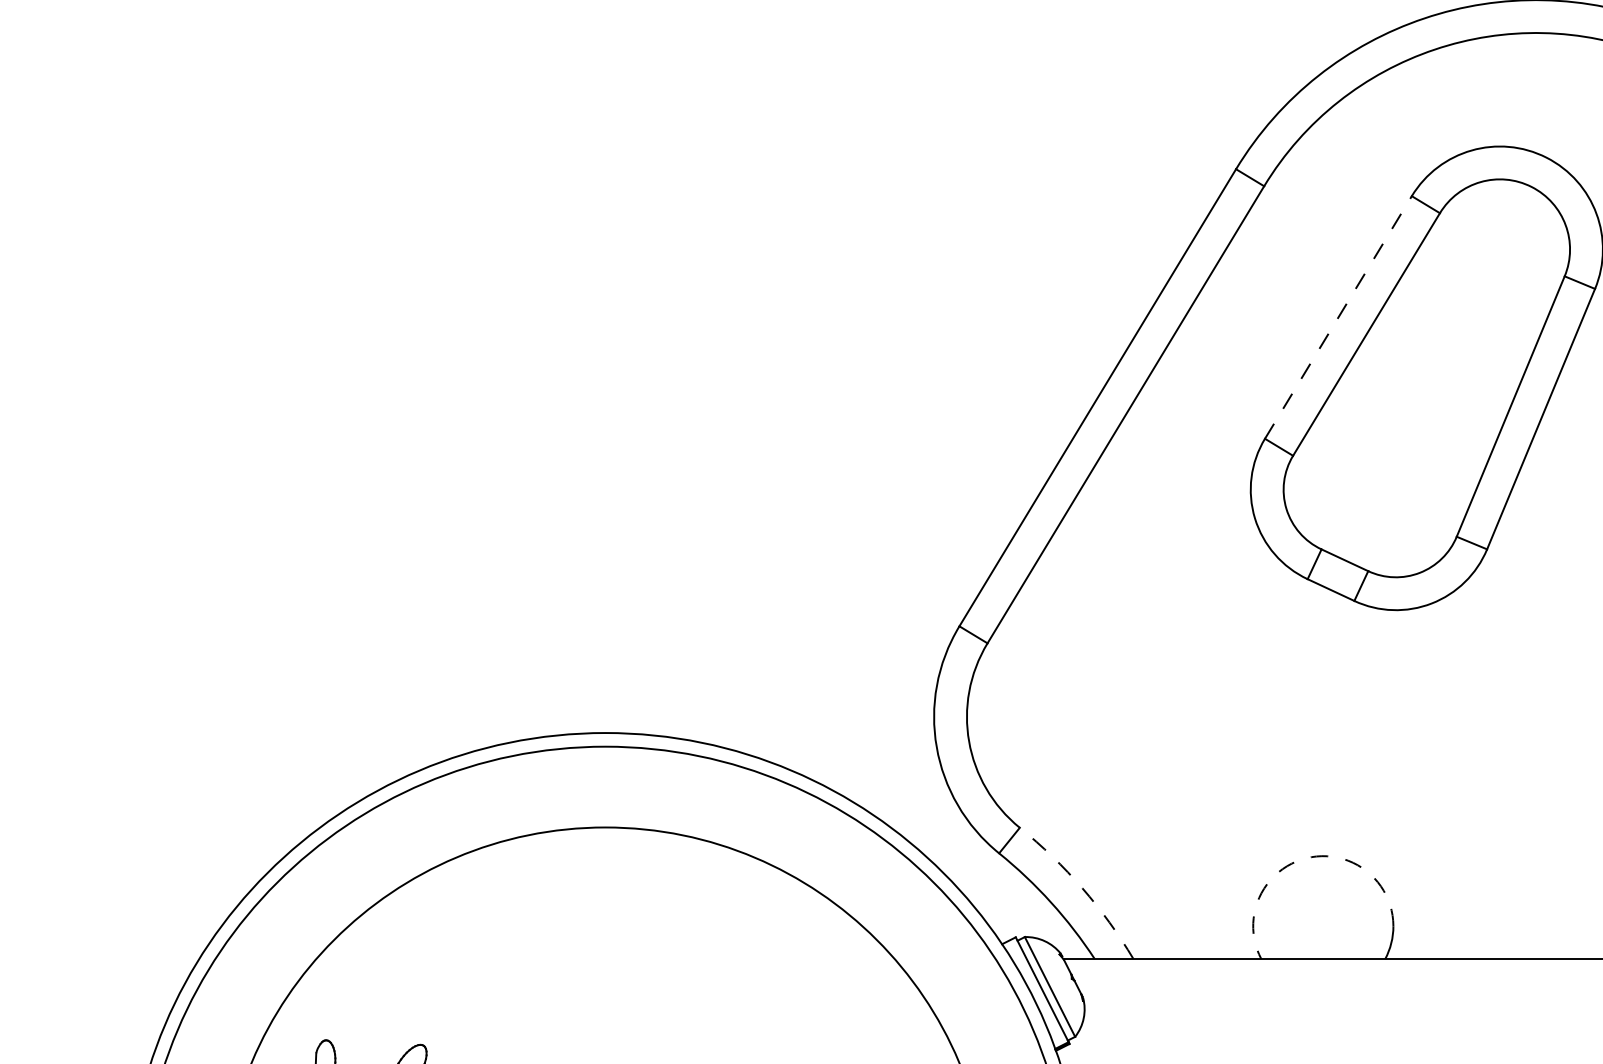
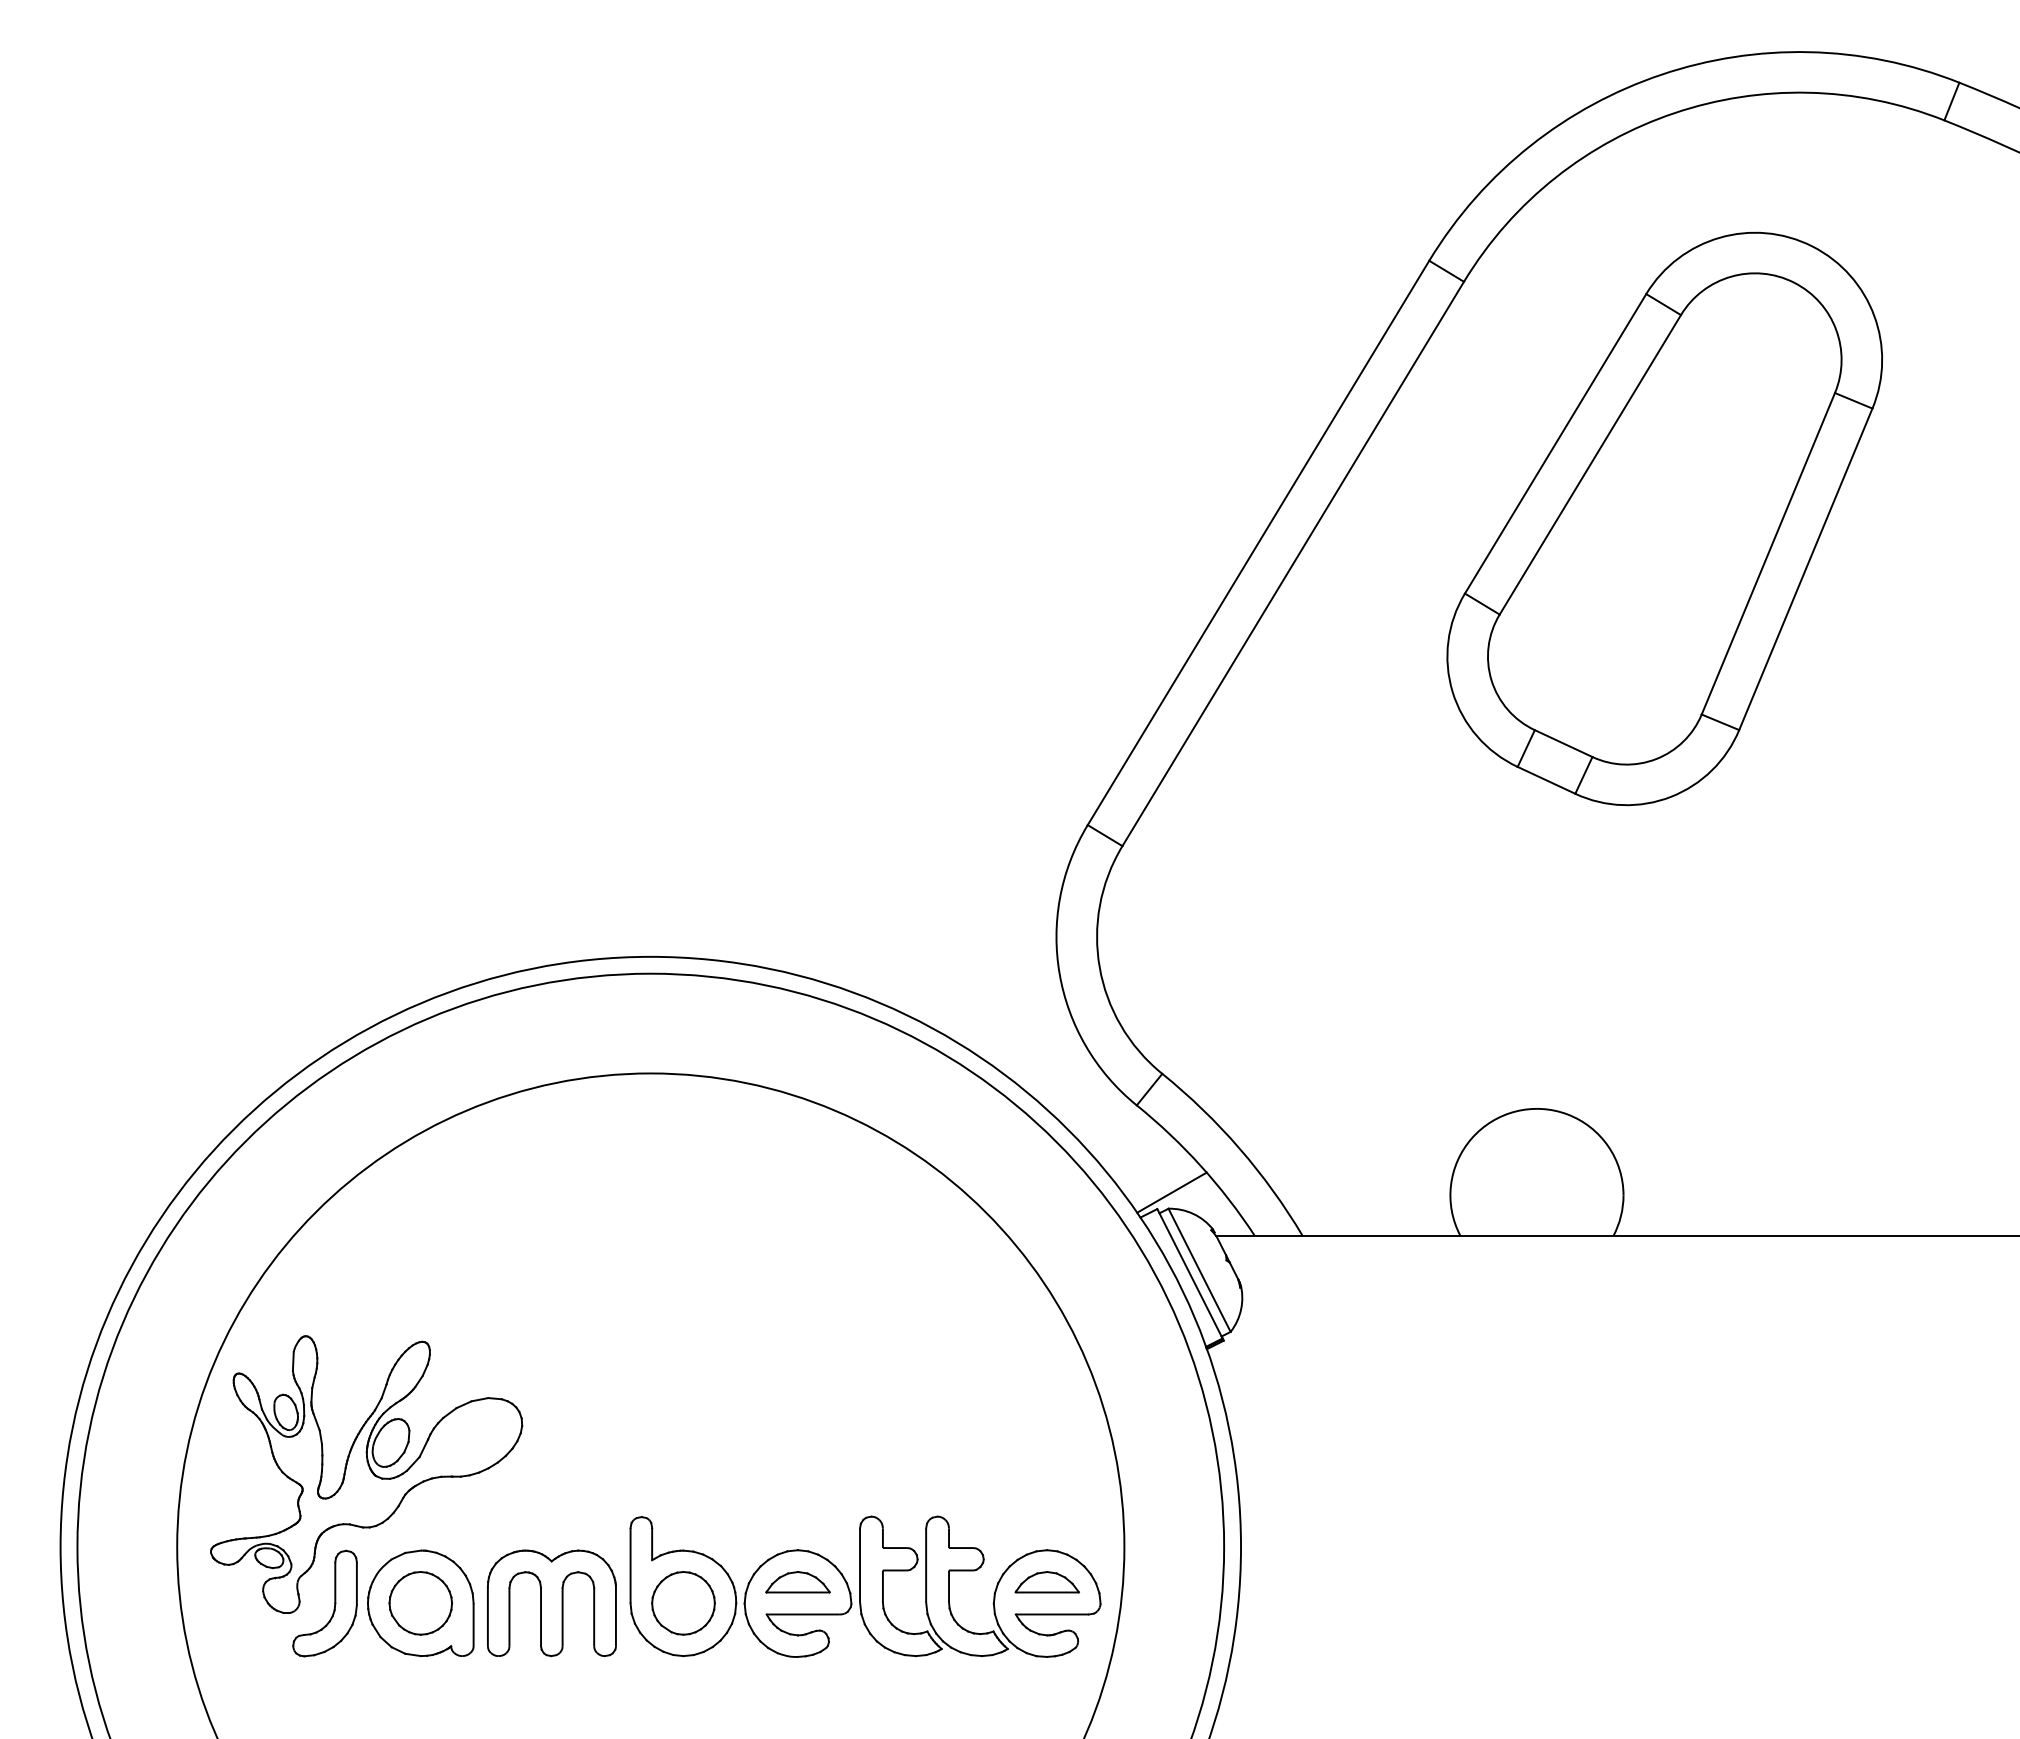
line: (1338, 317) -> (1555, 443), dashed -> solid
arc: (1306, 858) -> (1516, 1111), dashed -> solid
arc: (1082, 888) -> (1239, 1148), dashed -> solid
line: (1027, 923) -> (1171, 1192), added

